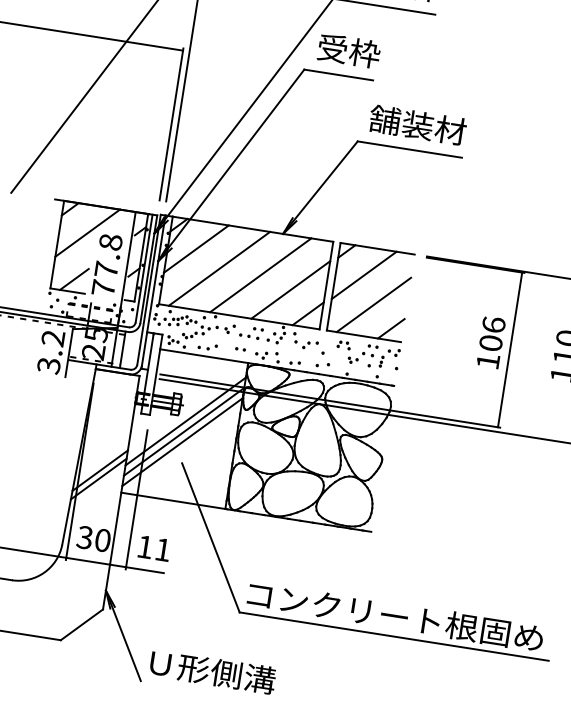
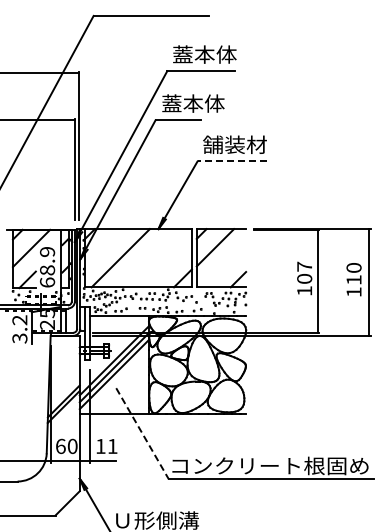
text: (365, 53) -> (193, 103), 受枠 -> 蓋本体
line: (410, 149) -> (232, 161), solid -> dashed
line: (196, 248) -> (103, 247), removed
text: (107, 264) -> (47, 266), 77.8 -> 68.9
line: (261, 275) -> (148, 258), removed
line: (289, 289) -> (168, 264), removed
line: (373, 304) -> (224, 265), removed
text: (493, 324) -> (304, 266), 106 -> 107
text: (84, 536) -> (60, 445), 30 -> 60
line: (210, 537) -> (142, 433), solid -> dashed

